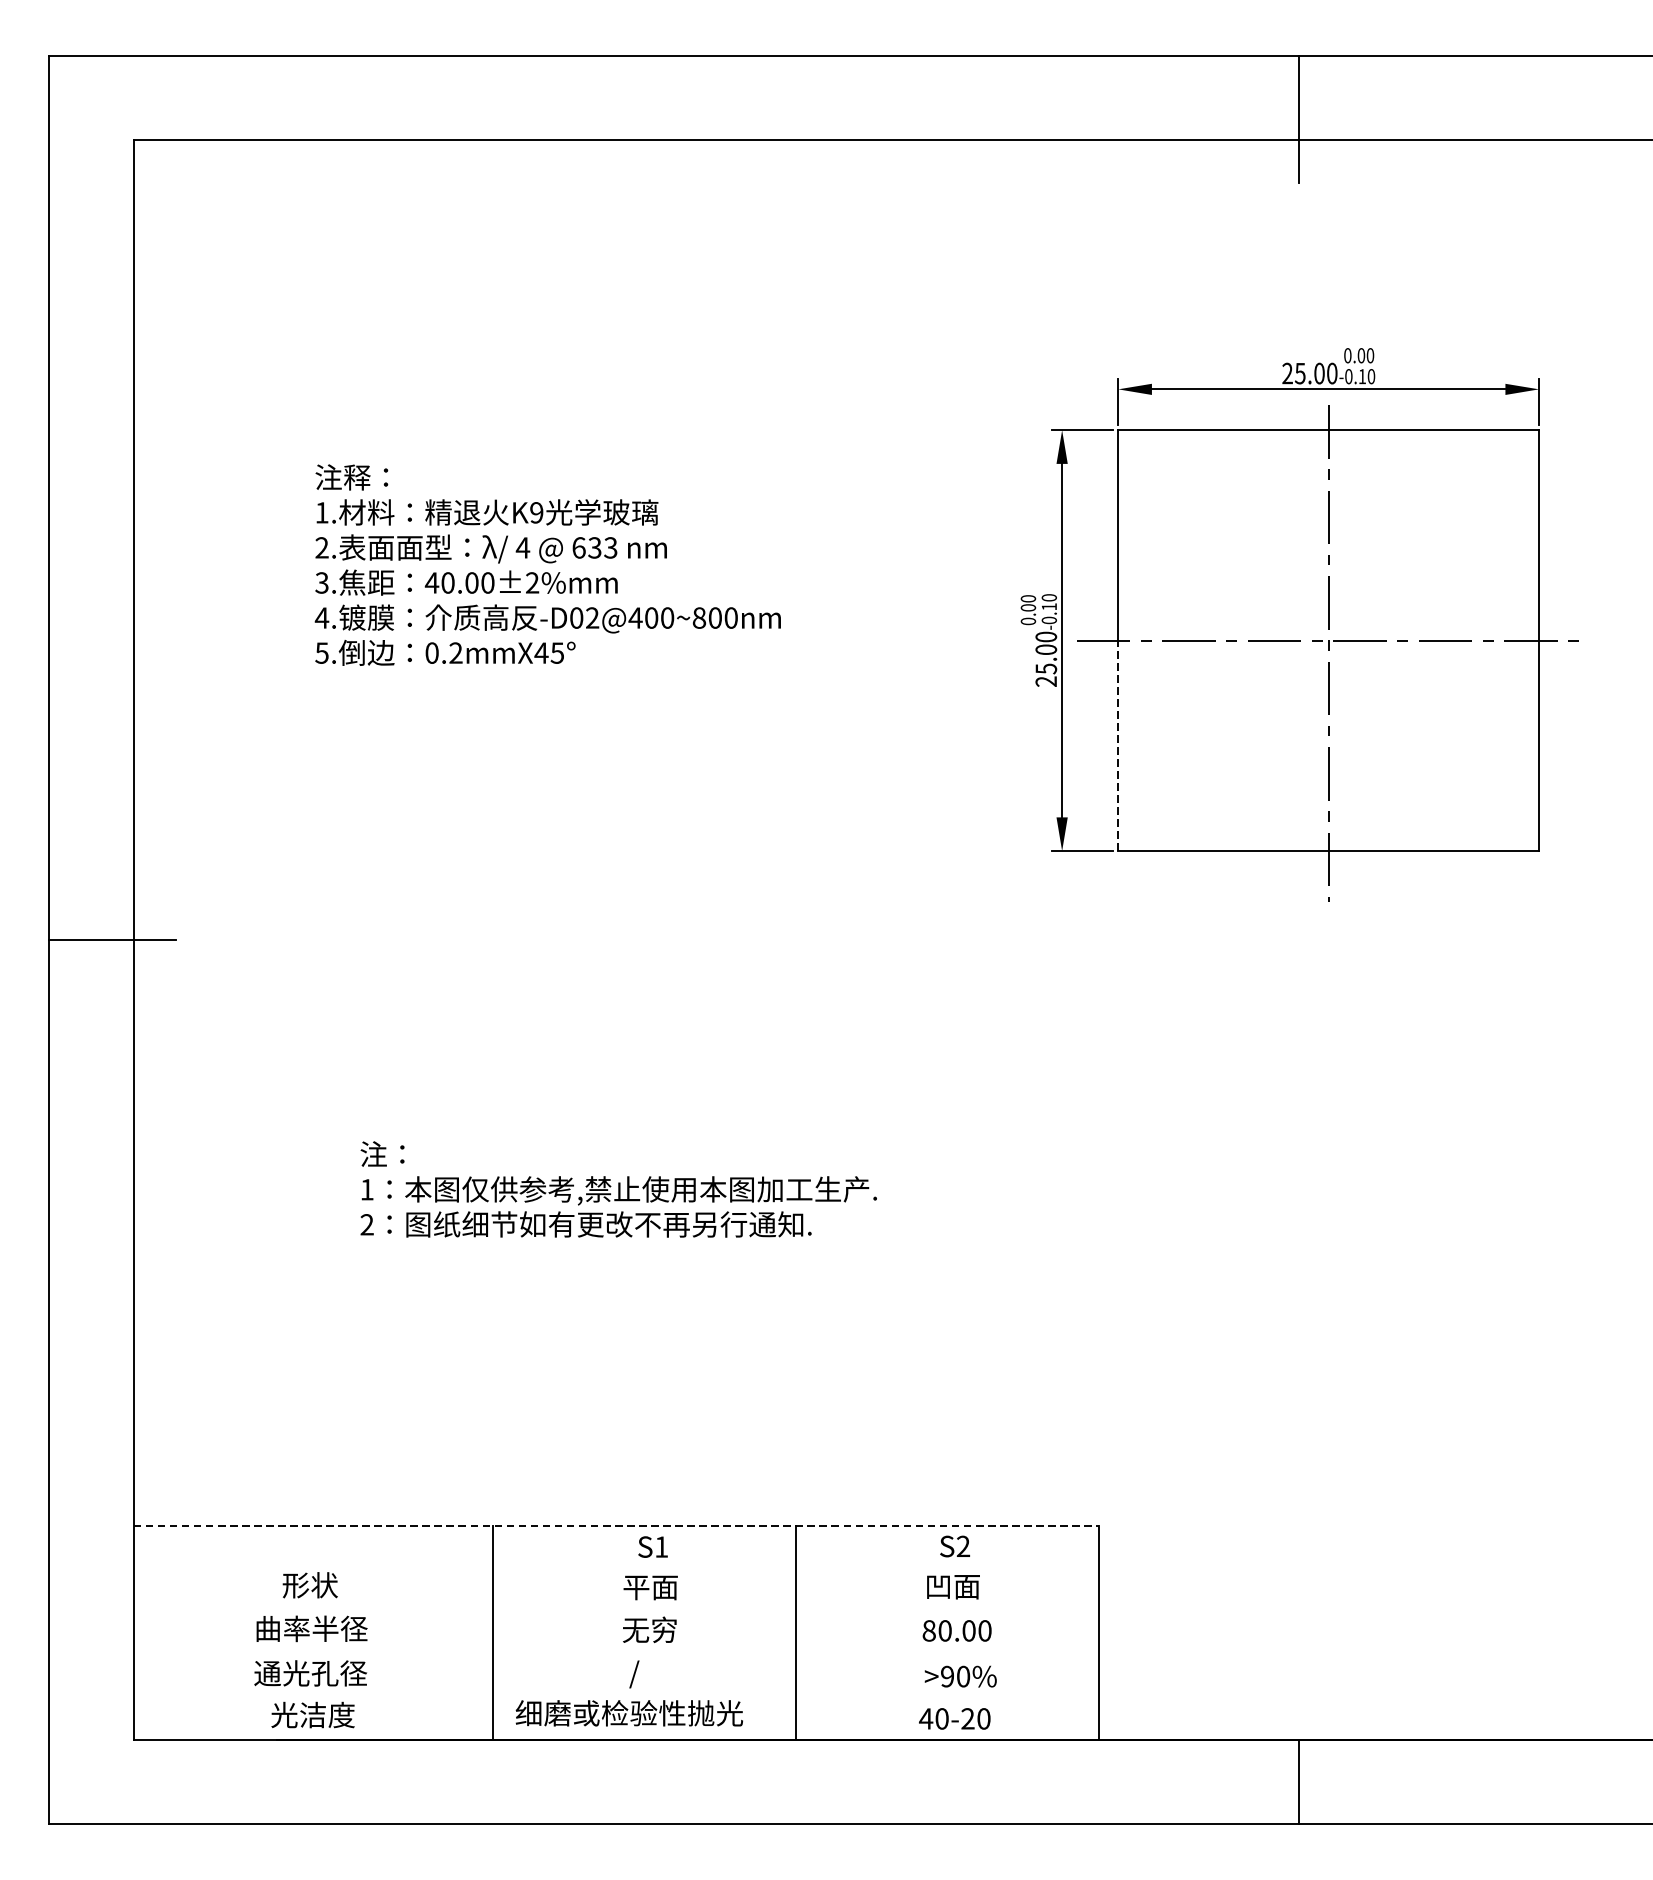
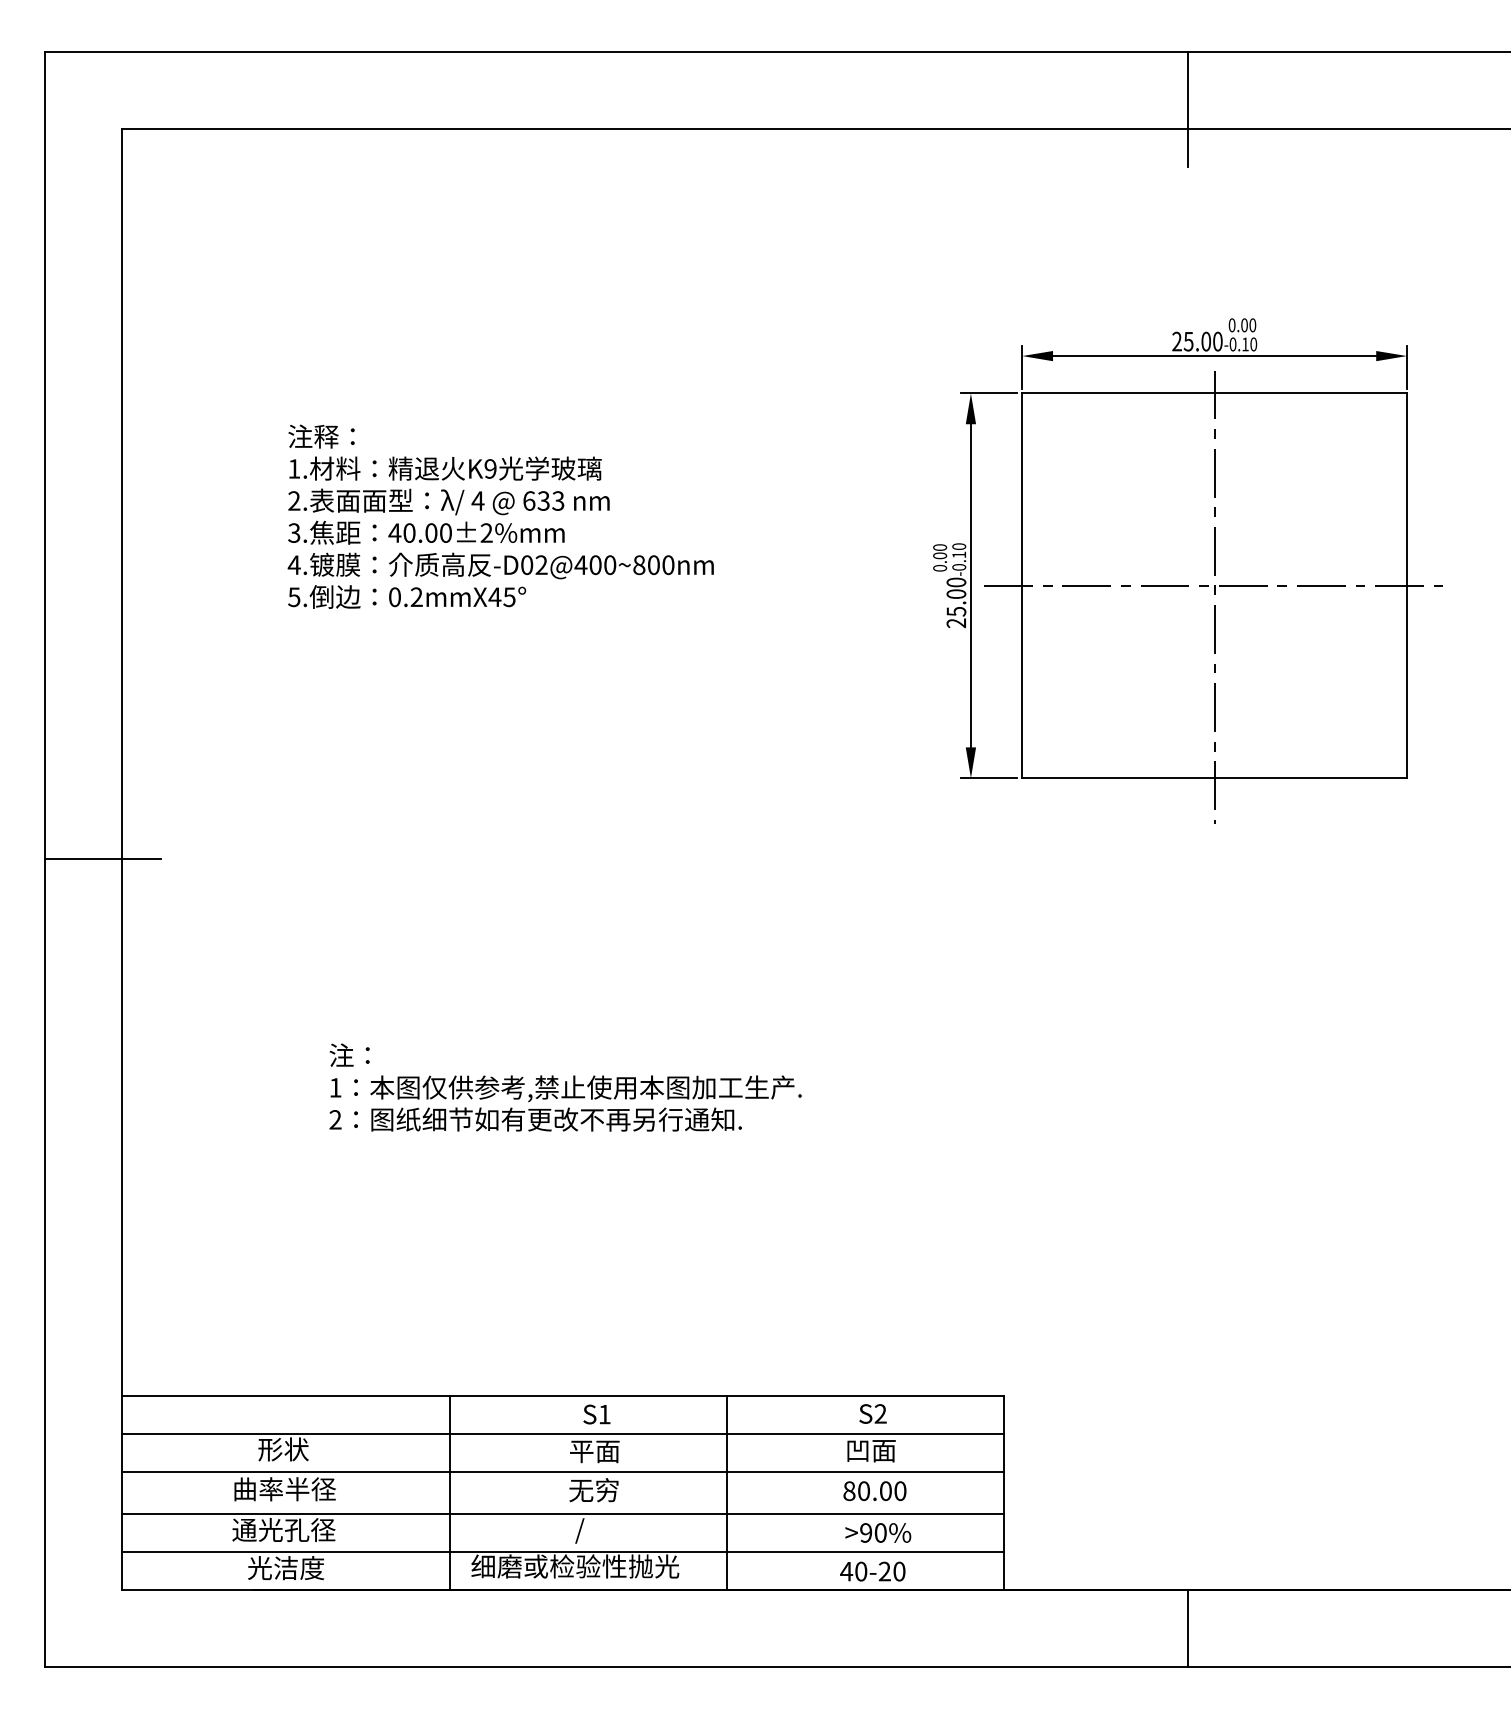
line: (1118, 745) -> (1022, 681), dashed -> solid
line: (616, 1526) -> (563, 1395), dashed -> solid
line: (616, 1568) -> (563, 1434), added
line: (616, 1610) -> (563, 1472), added
line: (616, 1655) -> (563, 1513), added
line: (616, 1698) -> (563, 1552), added

